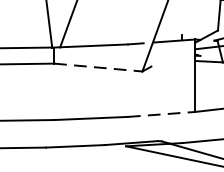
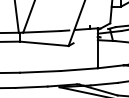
line: (98, 66) -> (44, 43), dashed -> solid
line: (162, 114) -> (79, 69), dashed -> solid

